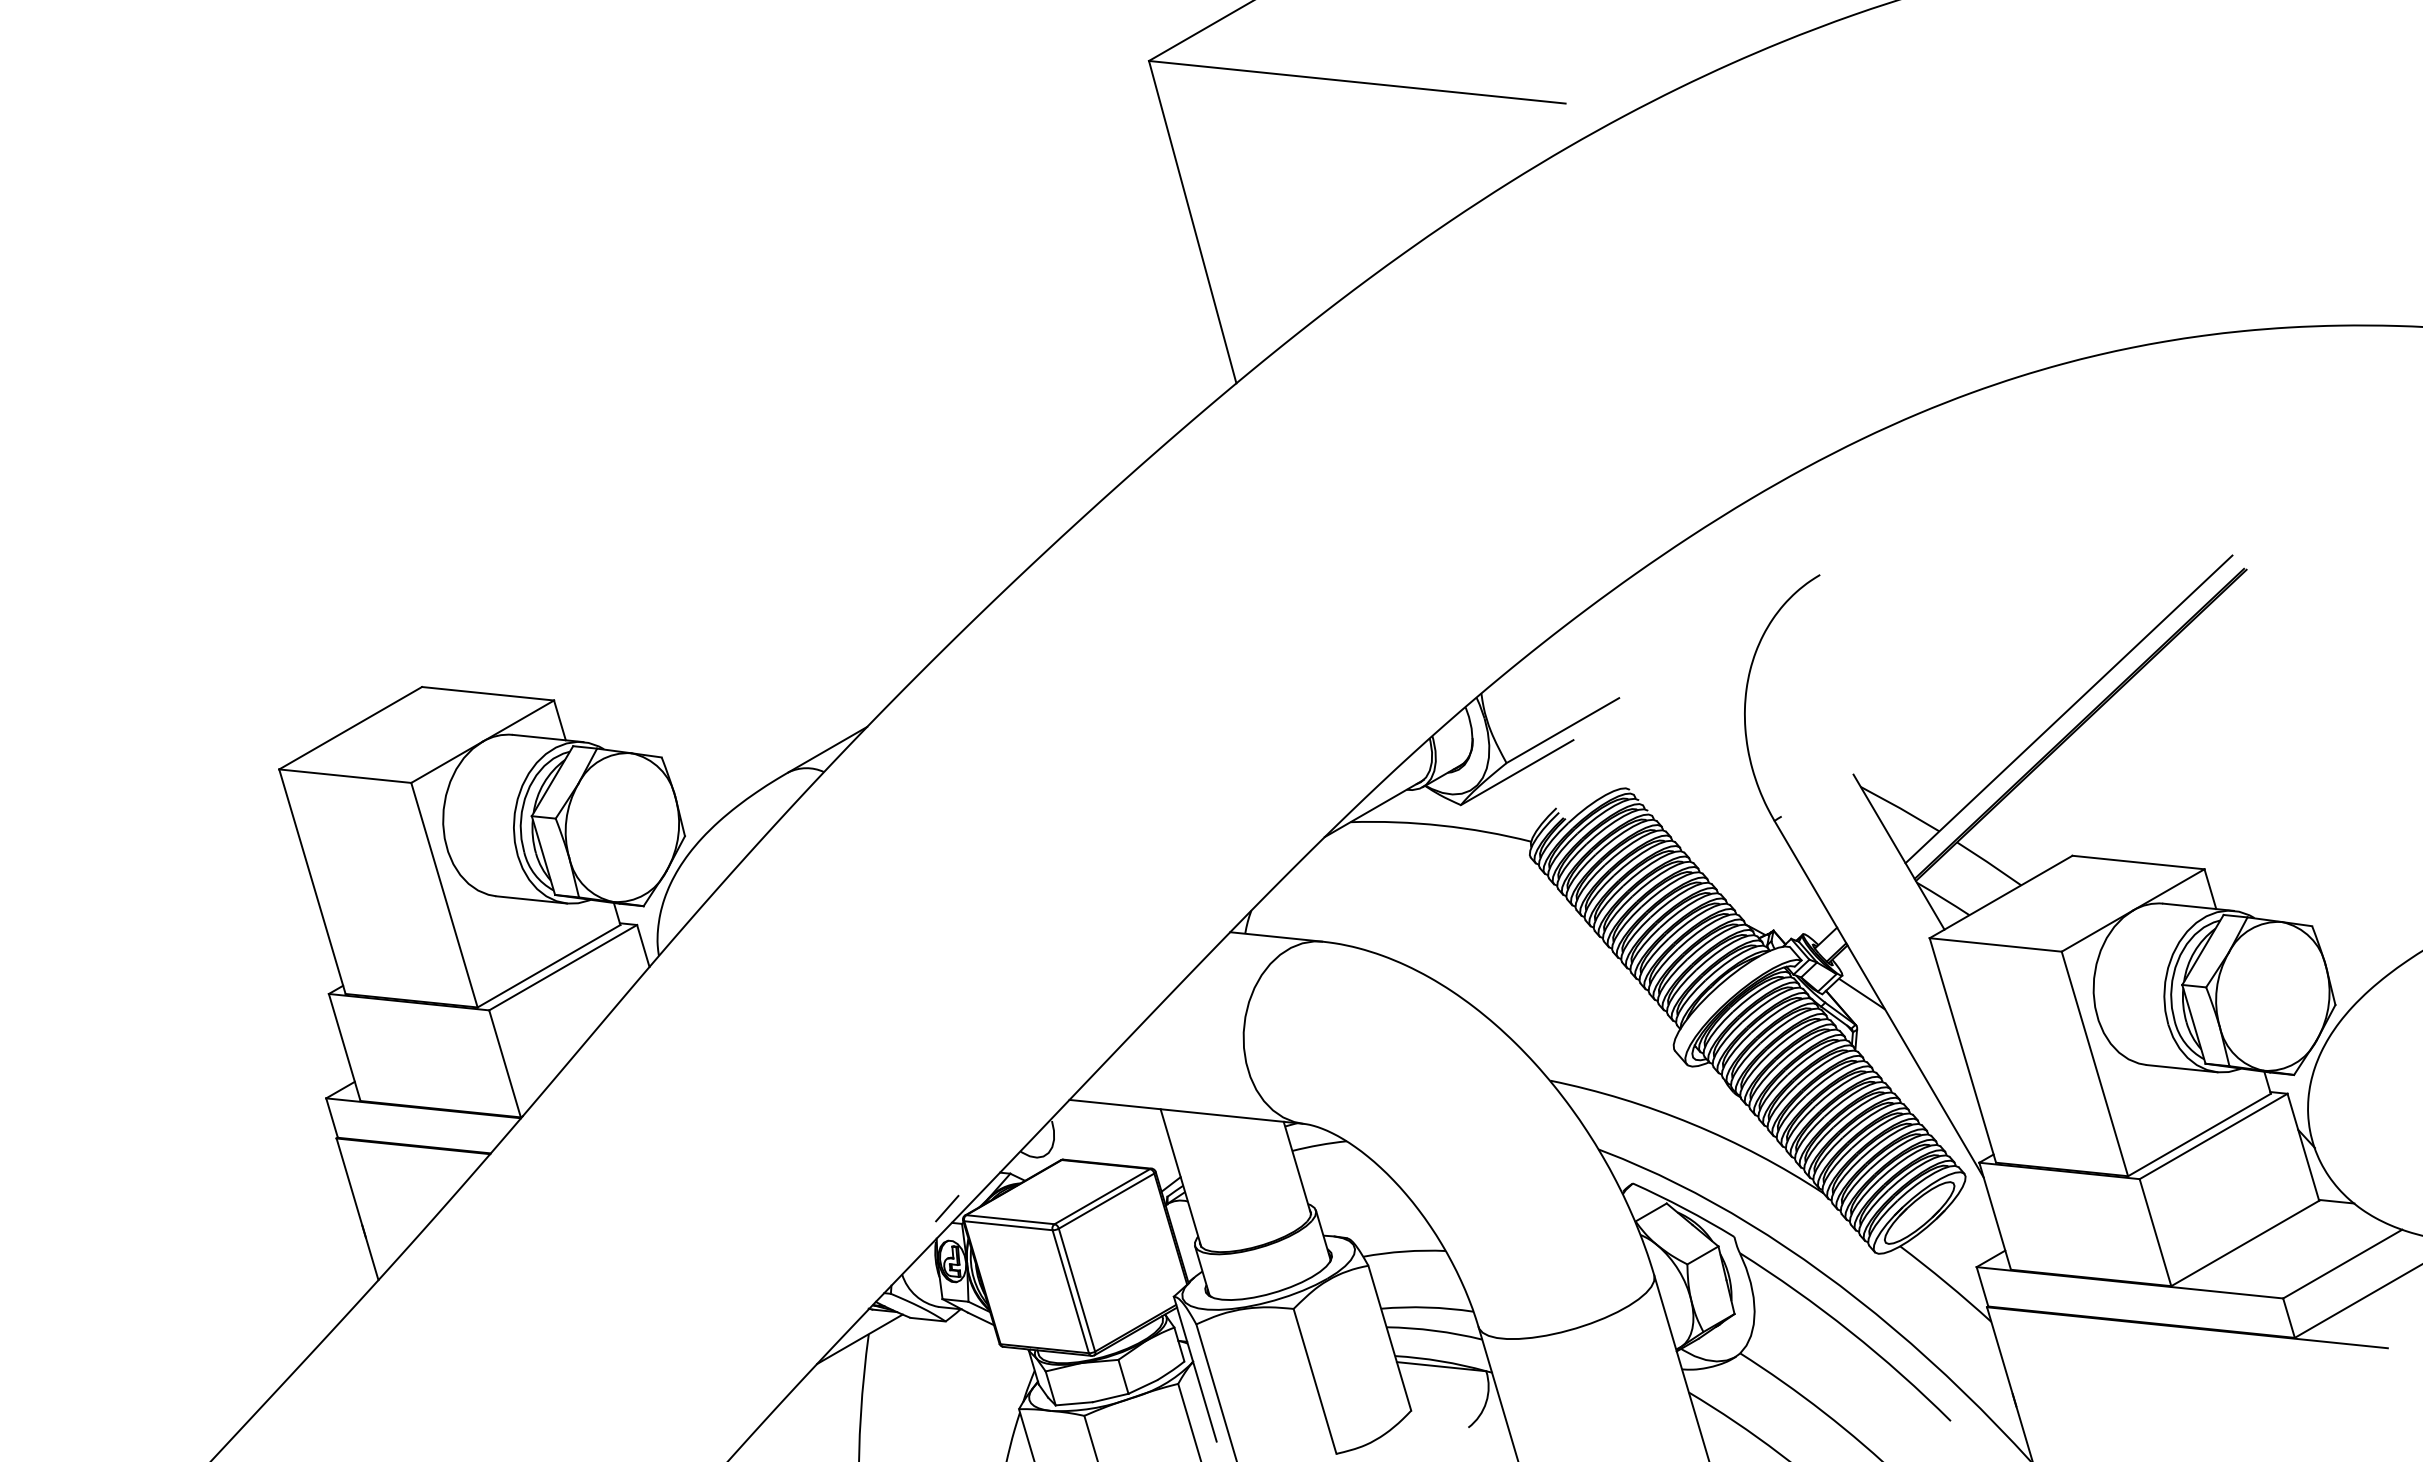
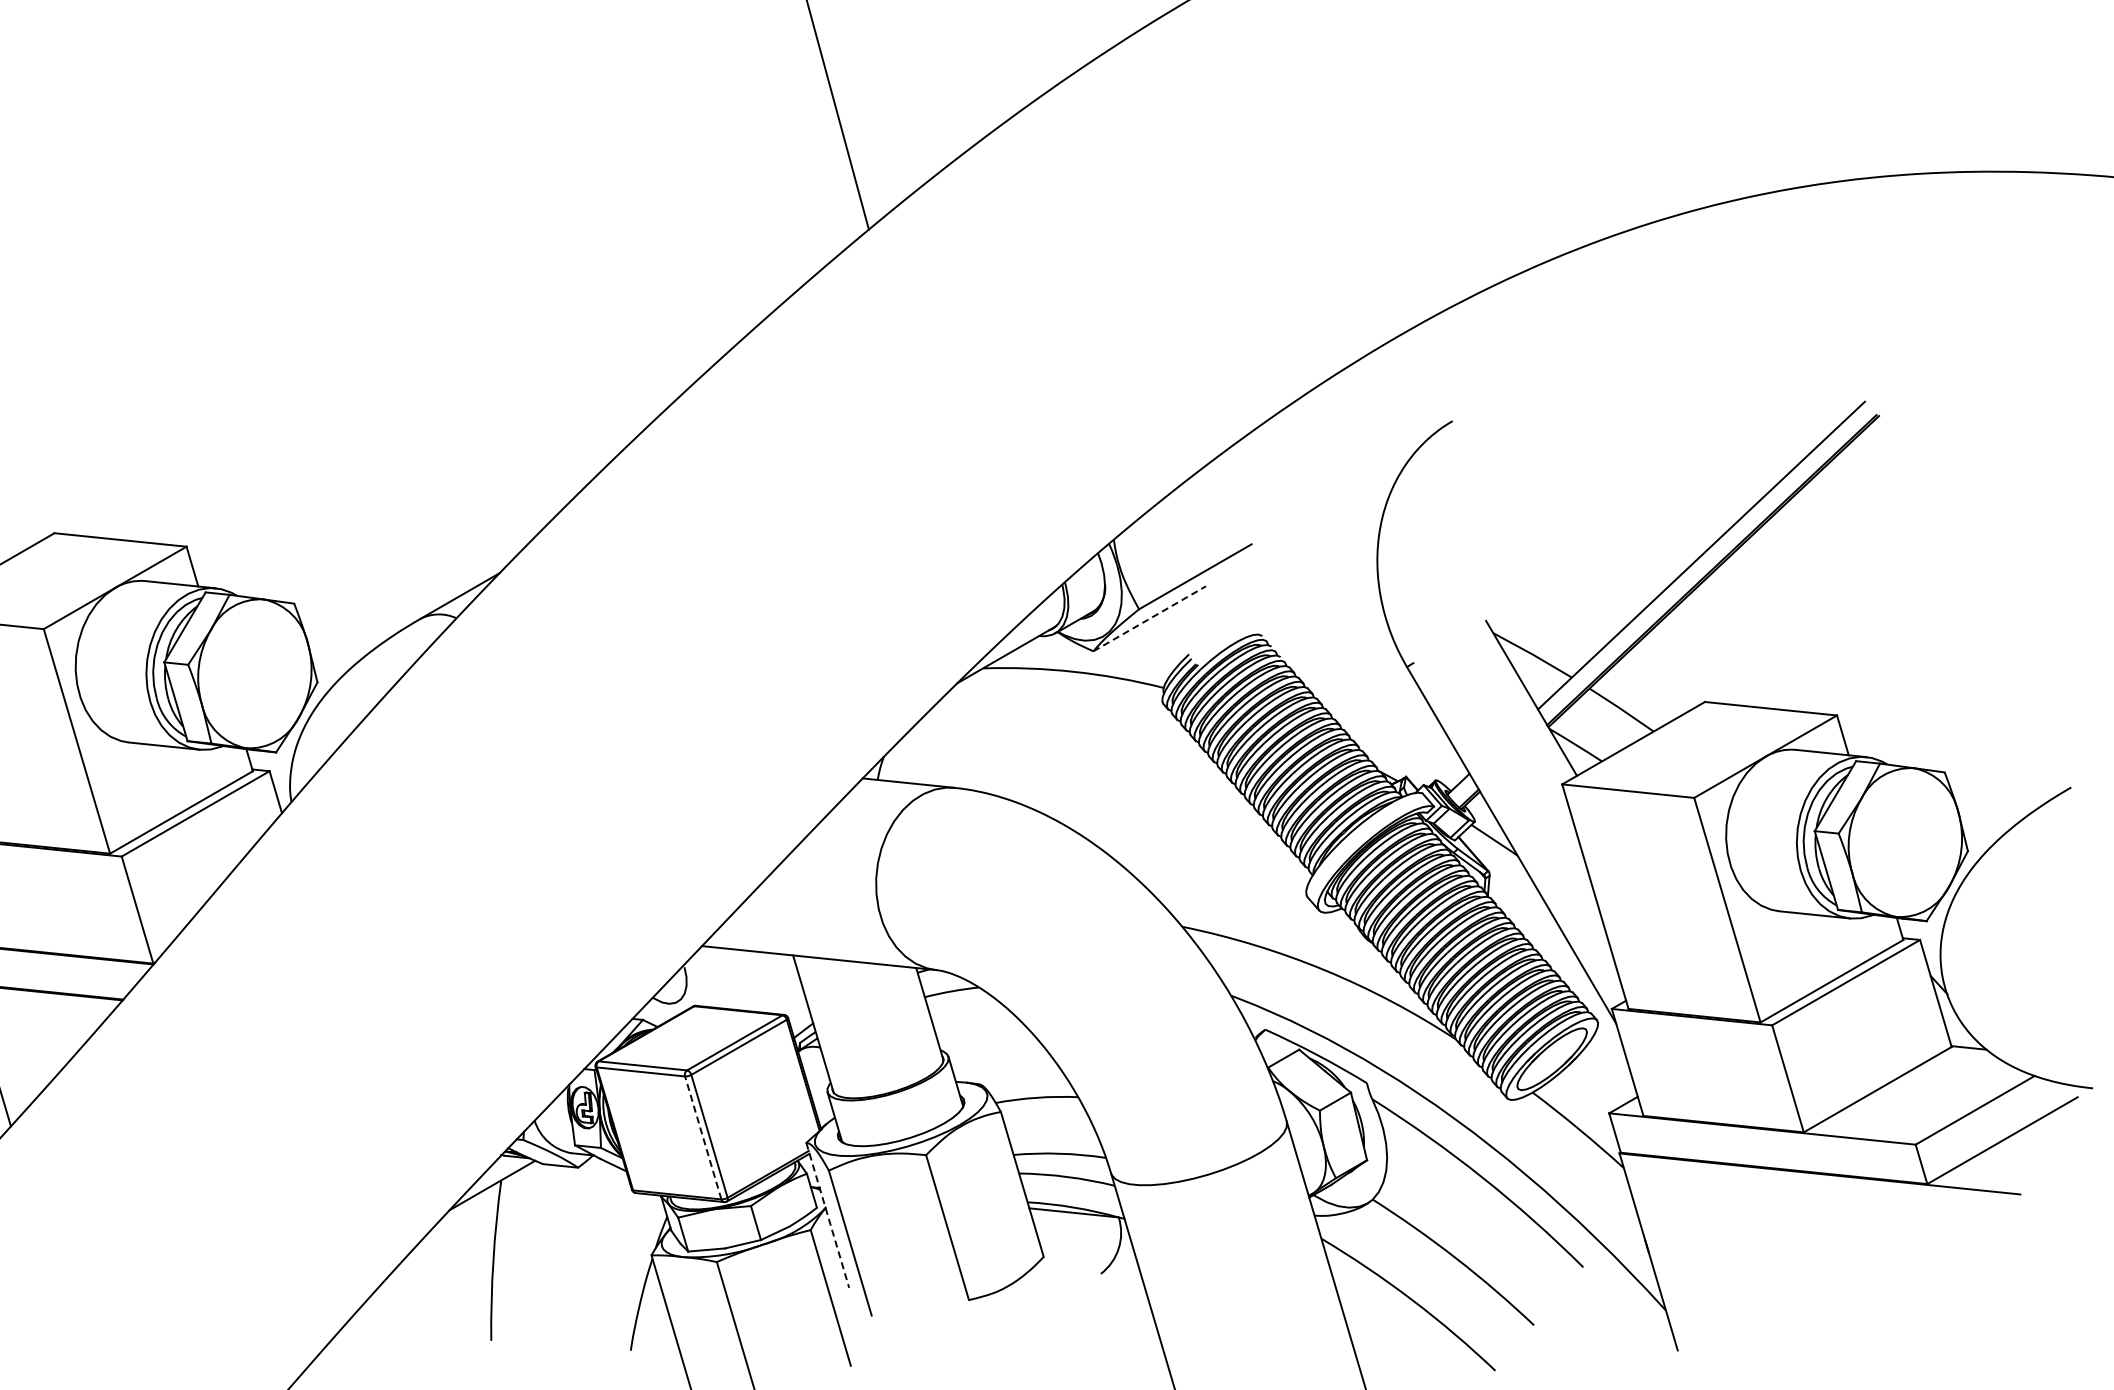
line: (1517, 772) -> (1150, 618), solid -> dashed
line: (947, 1208) -> (580, 1054), removed
line: (1070, 1291) -> (703, 1137), solid -> dashed
line: (1195, 1369) -> (828, 1215), solid -> dashed

